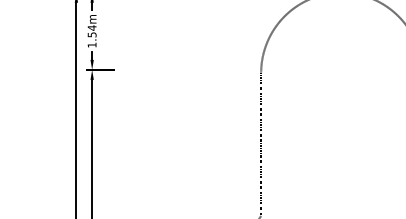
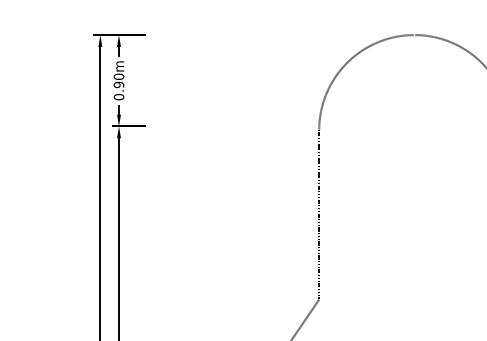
text: (91, 36) -> (118, 86), 1.54m -> 0.90m

